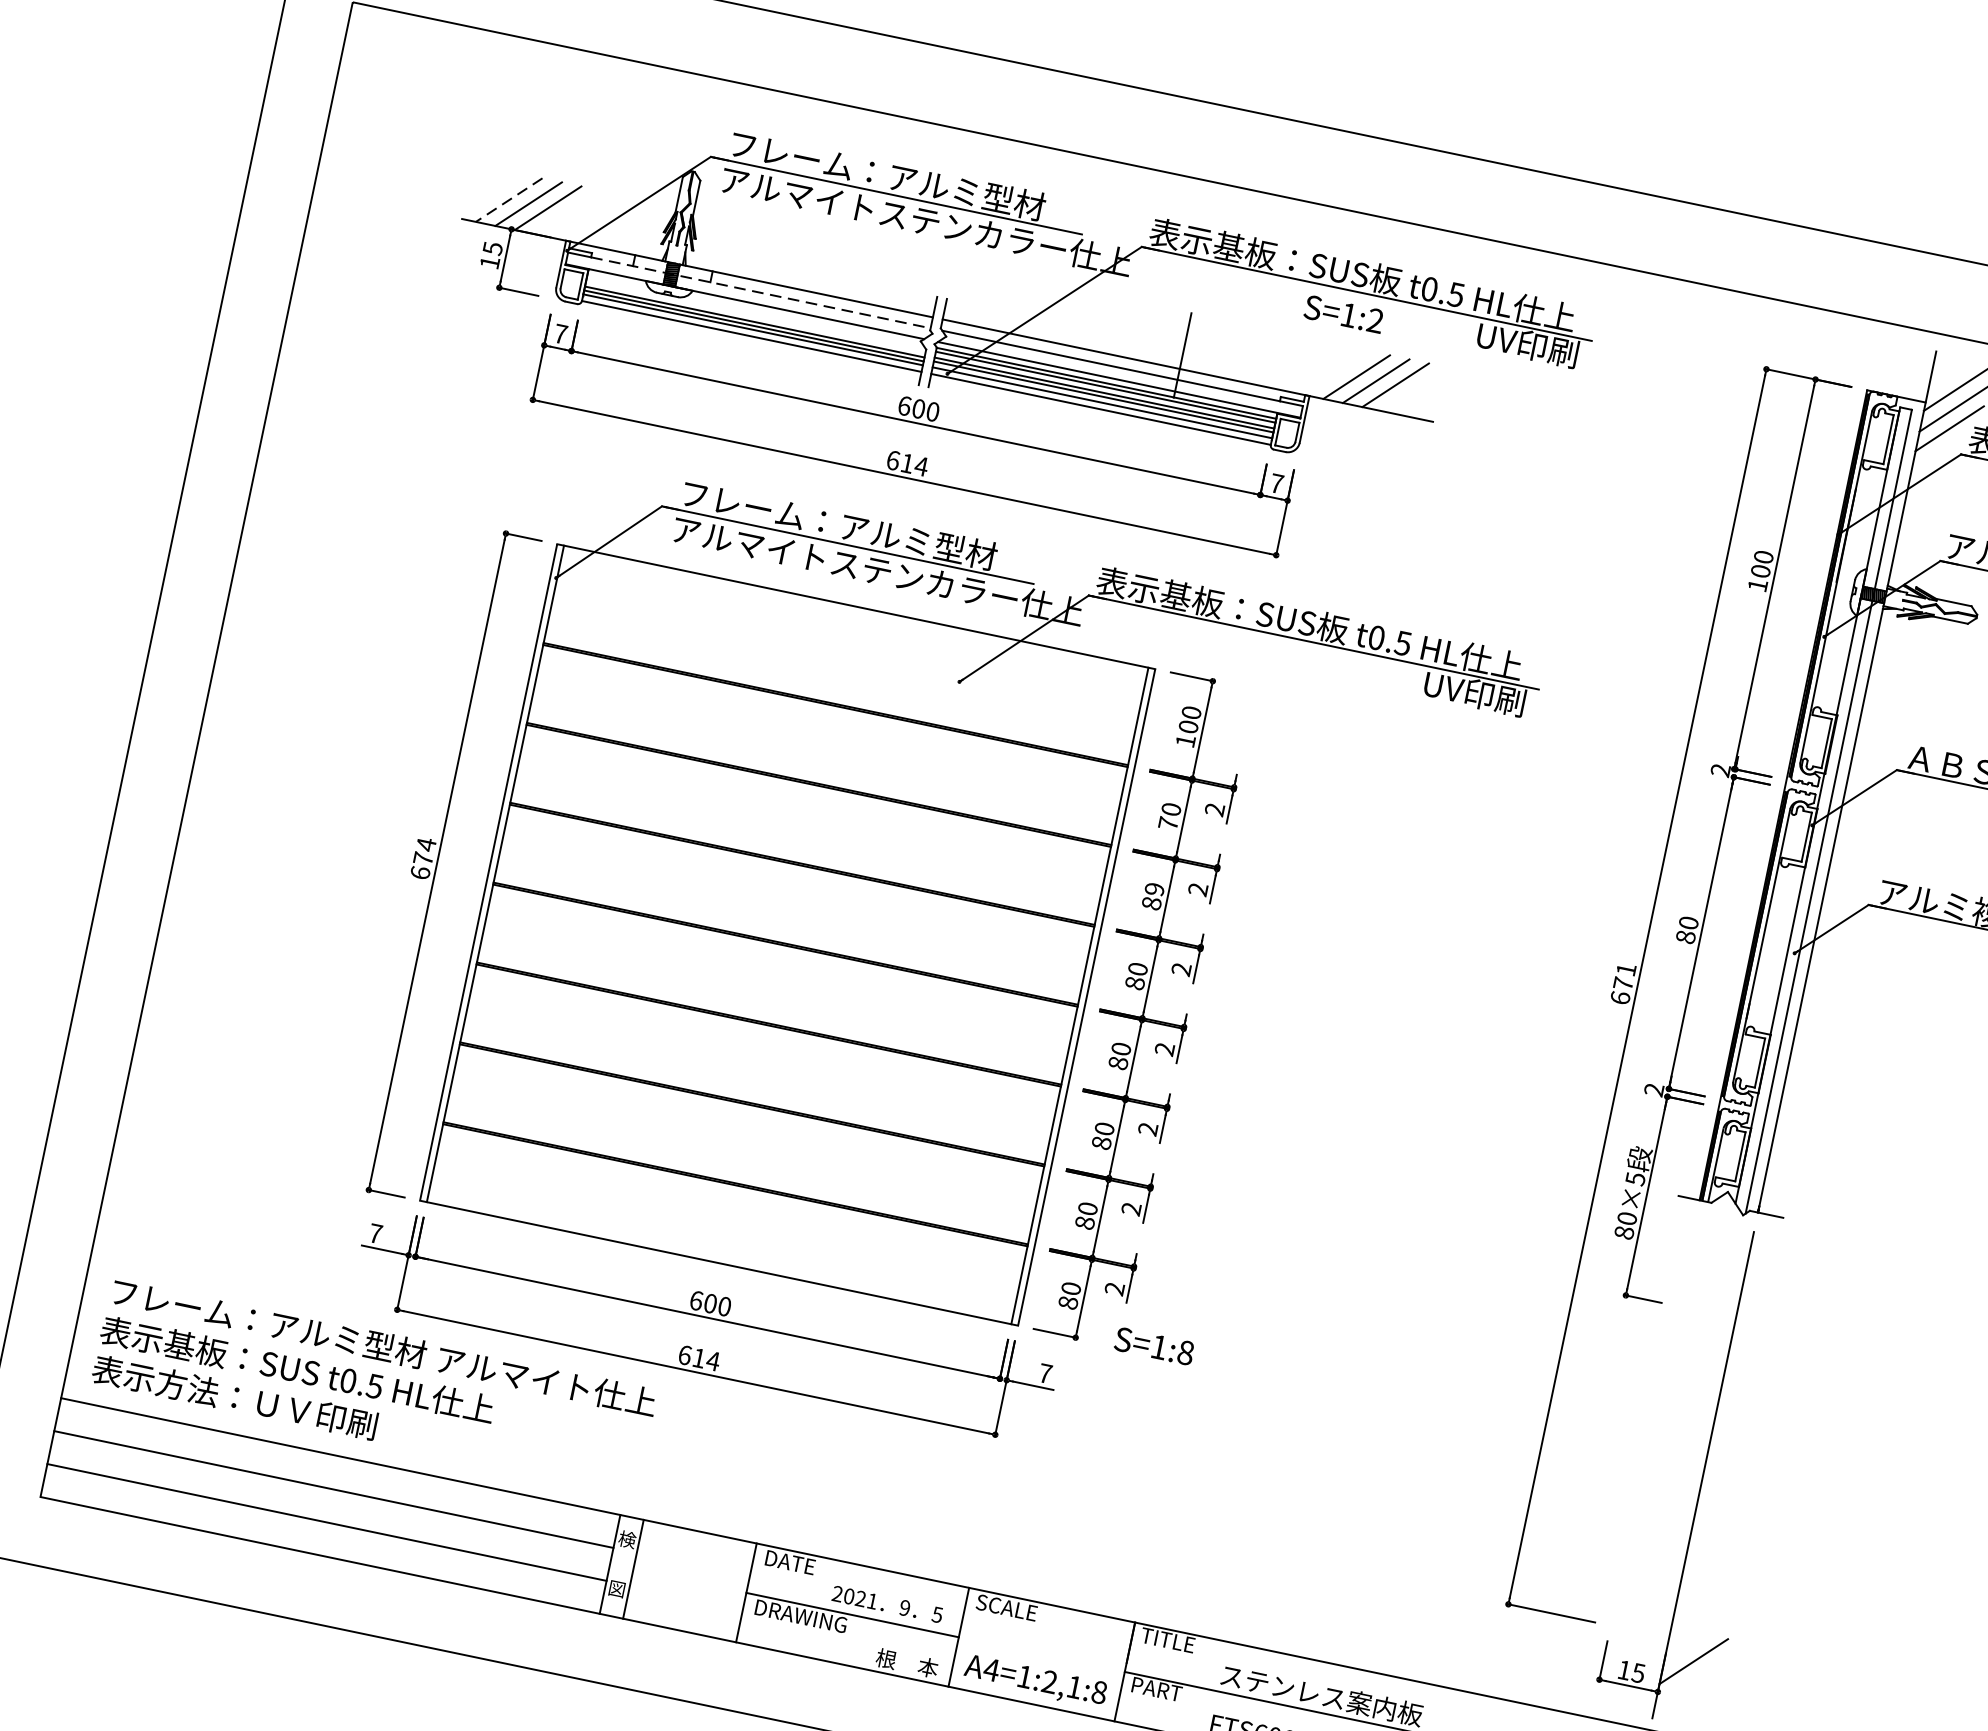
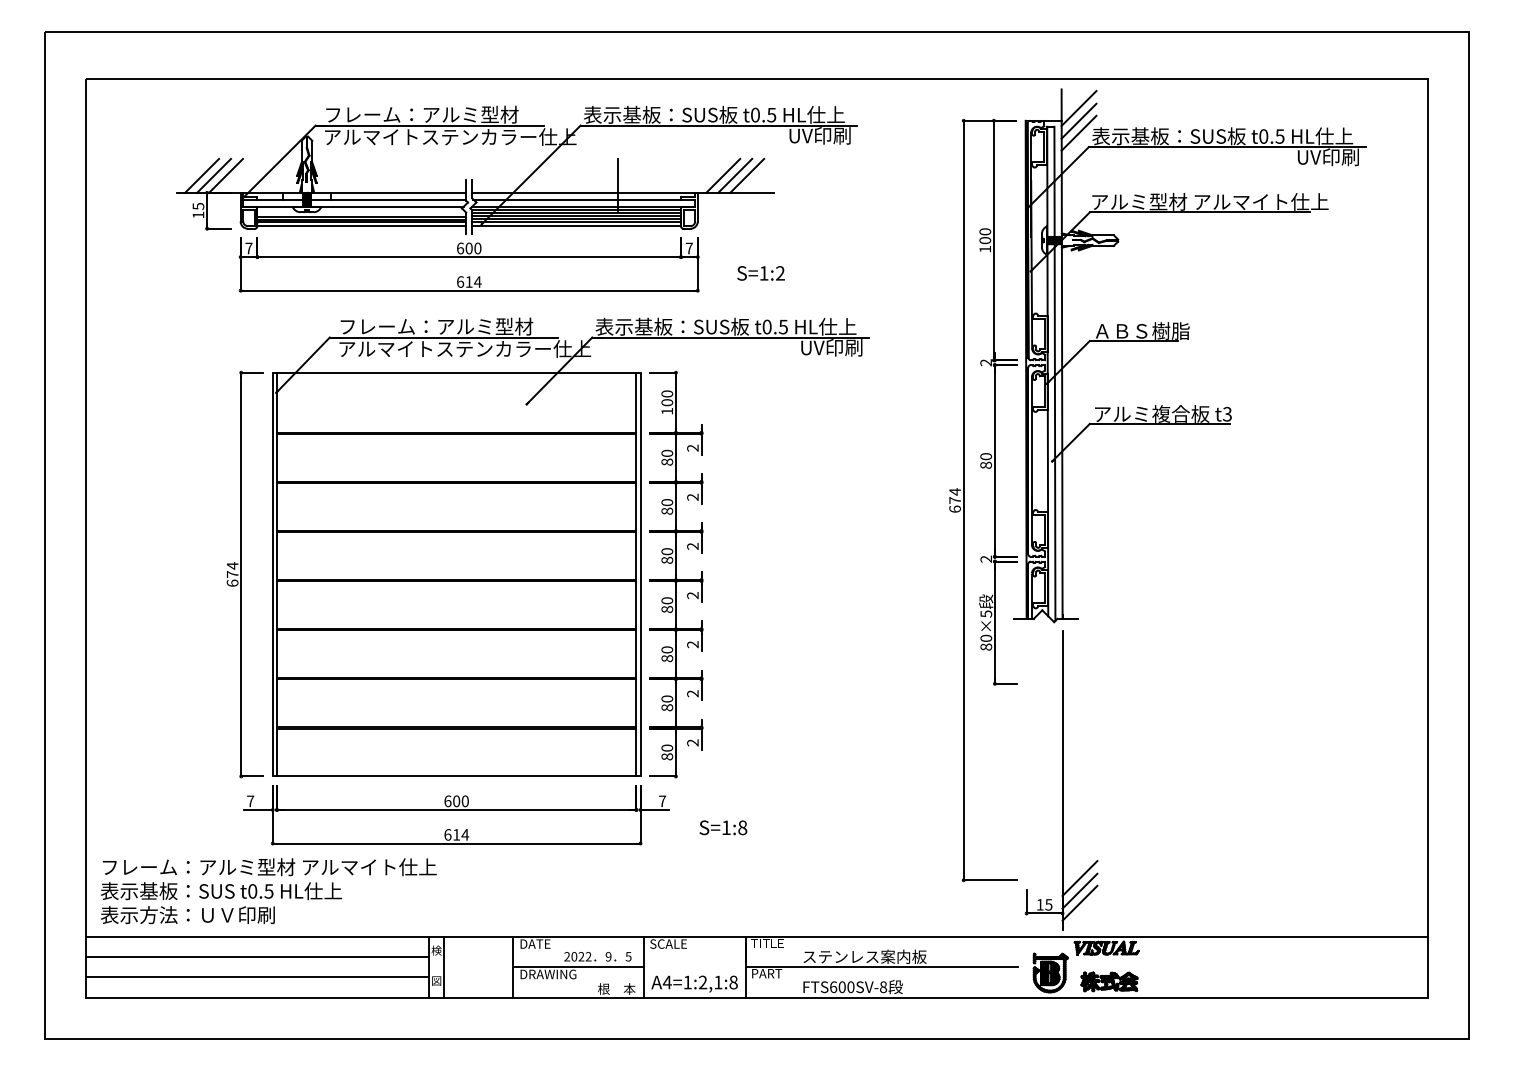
line: (509, 199) -> (202, 175), dashed -> solid
line: (761, 293) -> (362, 199), dashed -> solid
text: (1343, 314) -> (760, 273), moved
text: (1168, 822) -> (667, 461), 70 -> 80
text: (1155, 889) -> (667, 502), 89 -> 80
text: (1625, 968) -> (954, 491), 671 -> 674
text: (1154, 1345) -> (723, 827), moved
text: (872, 1600) -> (588, 956), 2021 -> 2022
line: (1697, 1640) -> (1079, 878), added
line: (1689, 1679) -> (1079, 902), added

